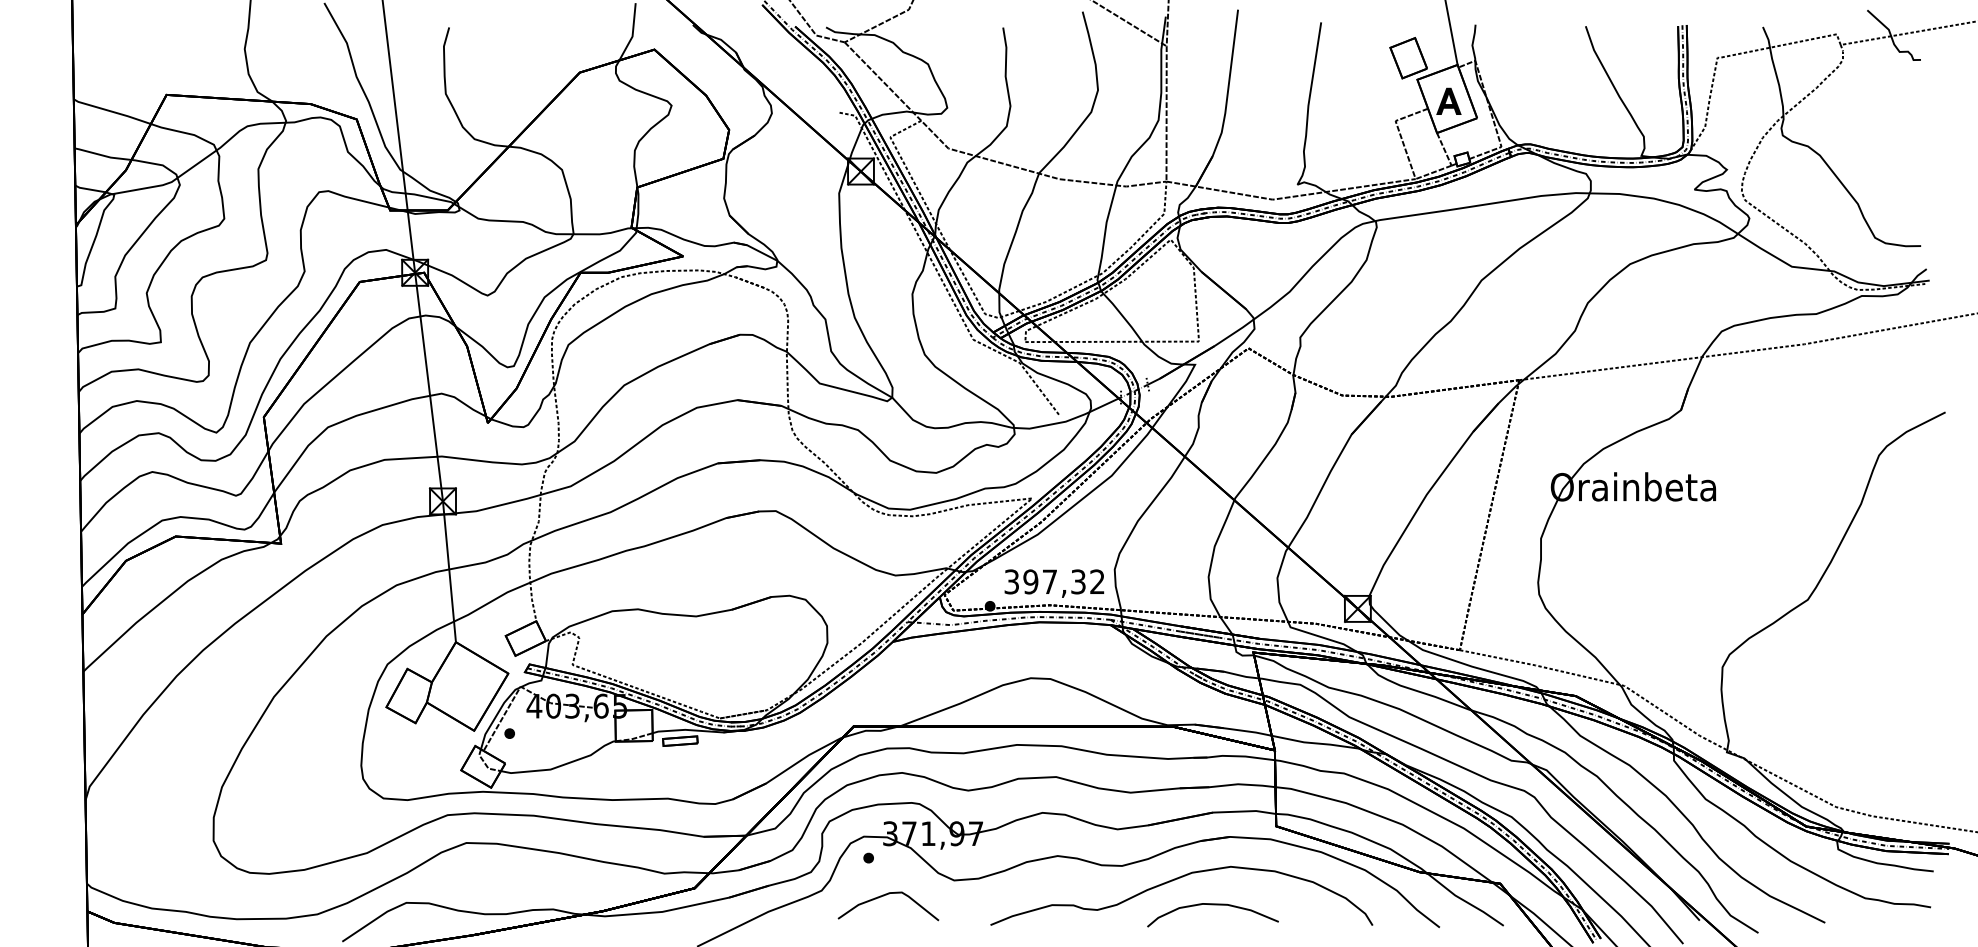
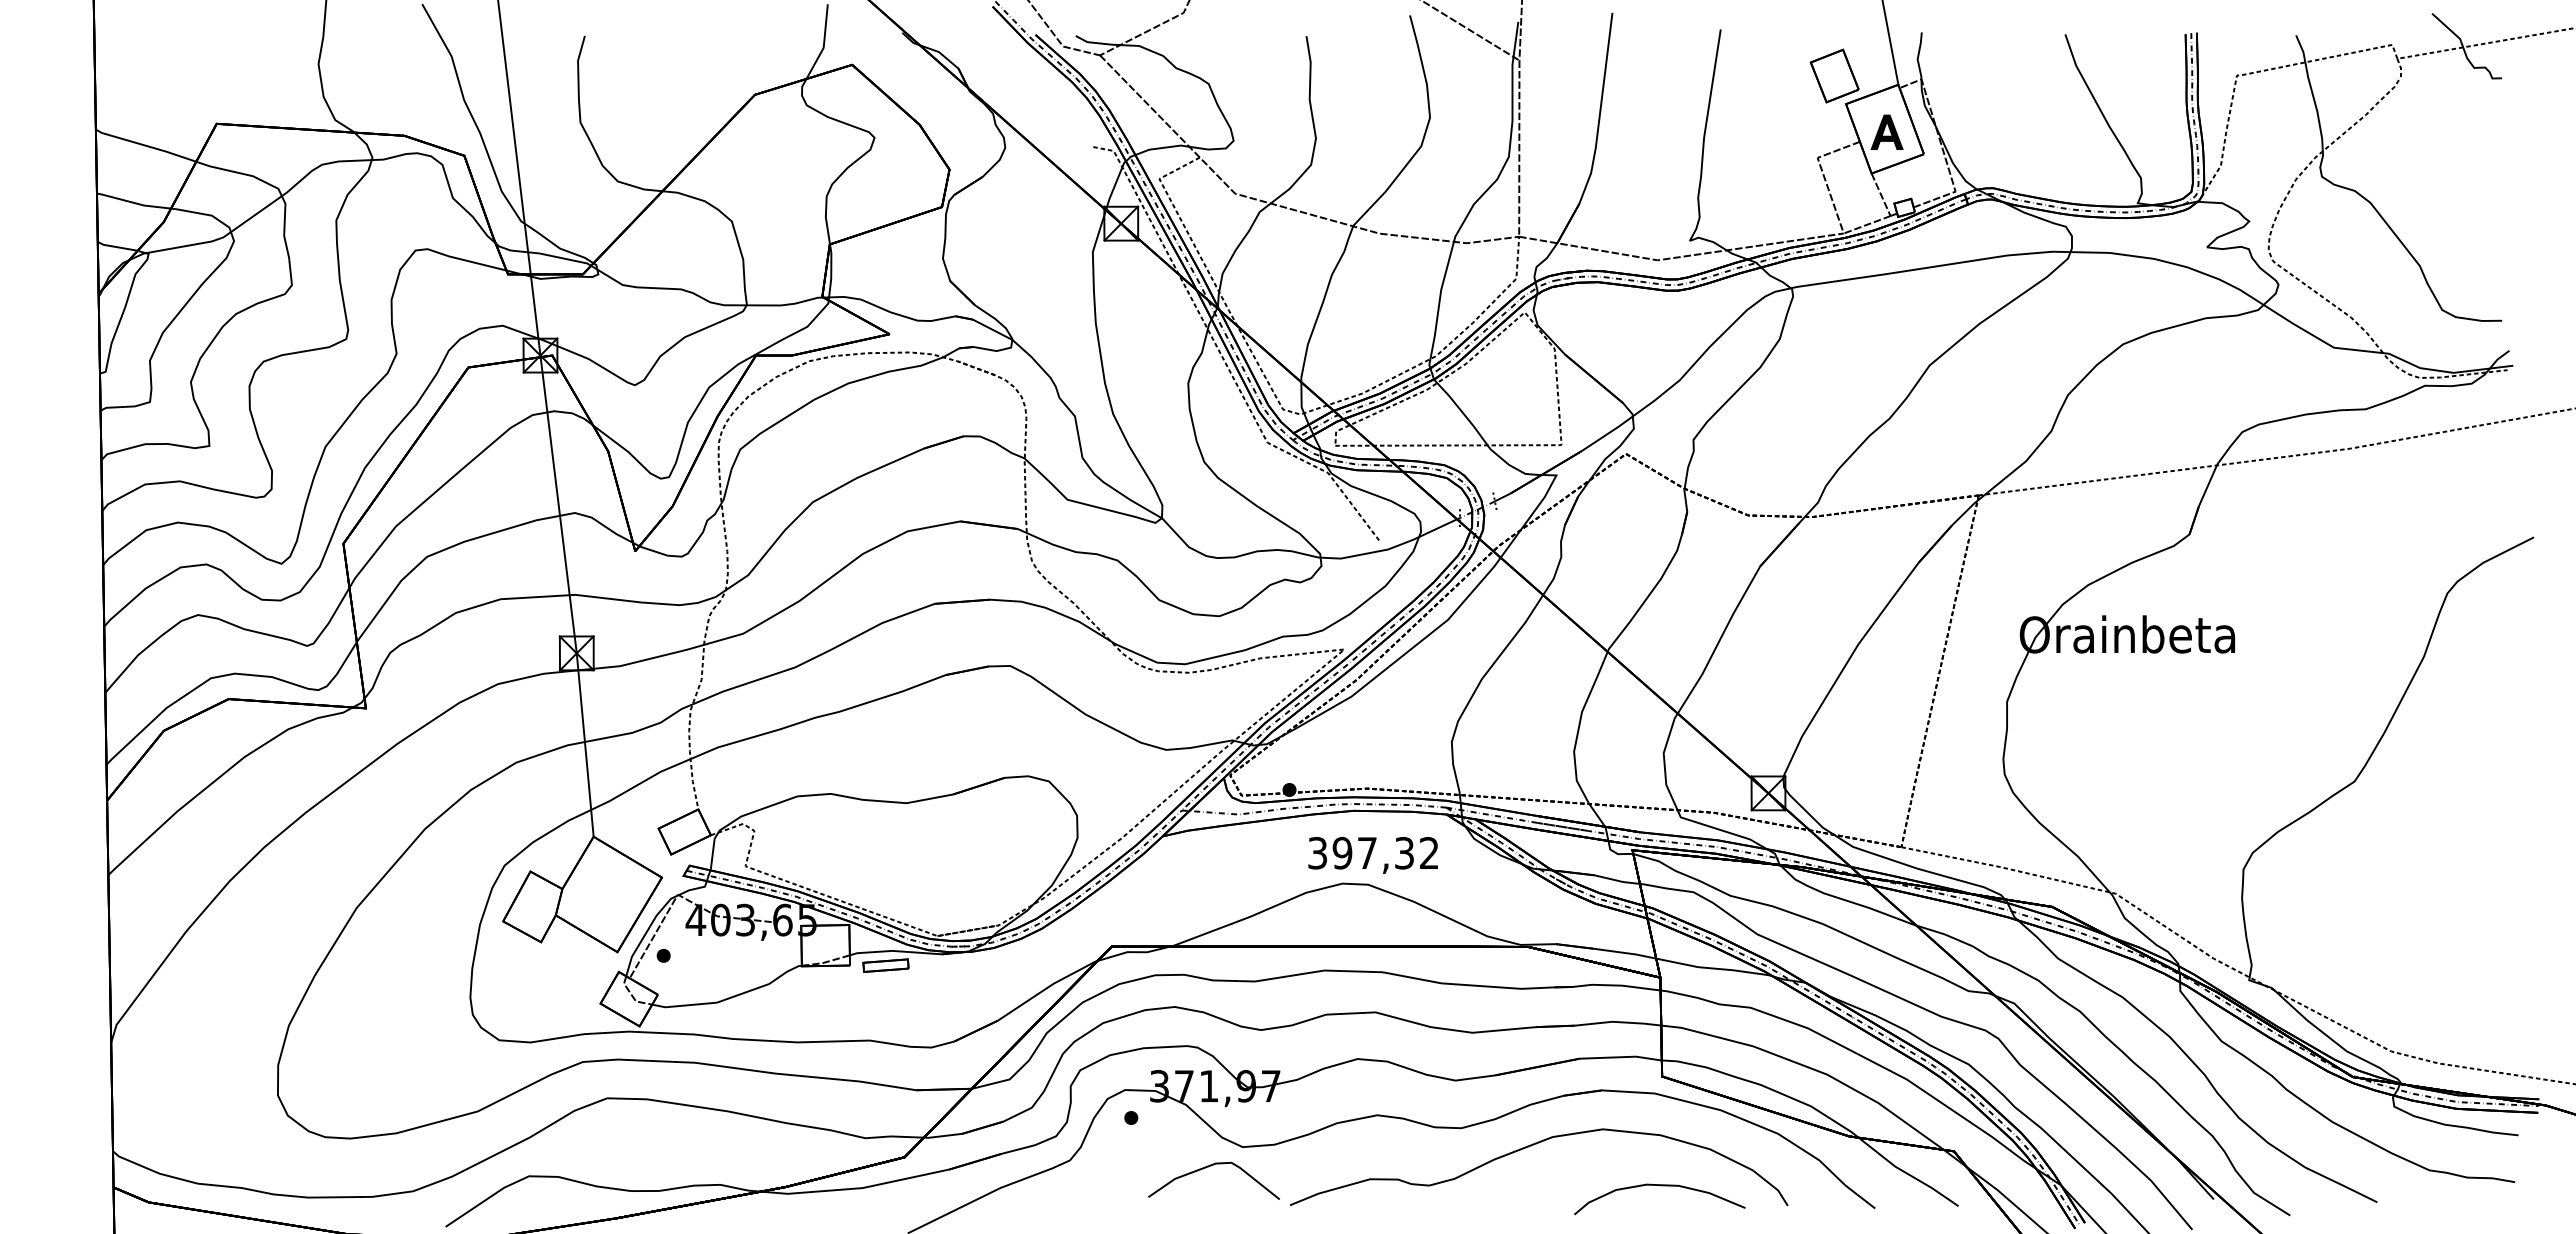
text: (1053, 583) -> (1372, 855), moved
curve: (886, 895) -> (1211, 1166), moved
curve: (1213, 905) -> (1660, 1186), moved

